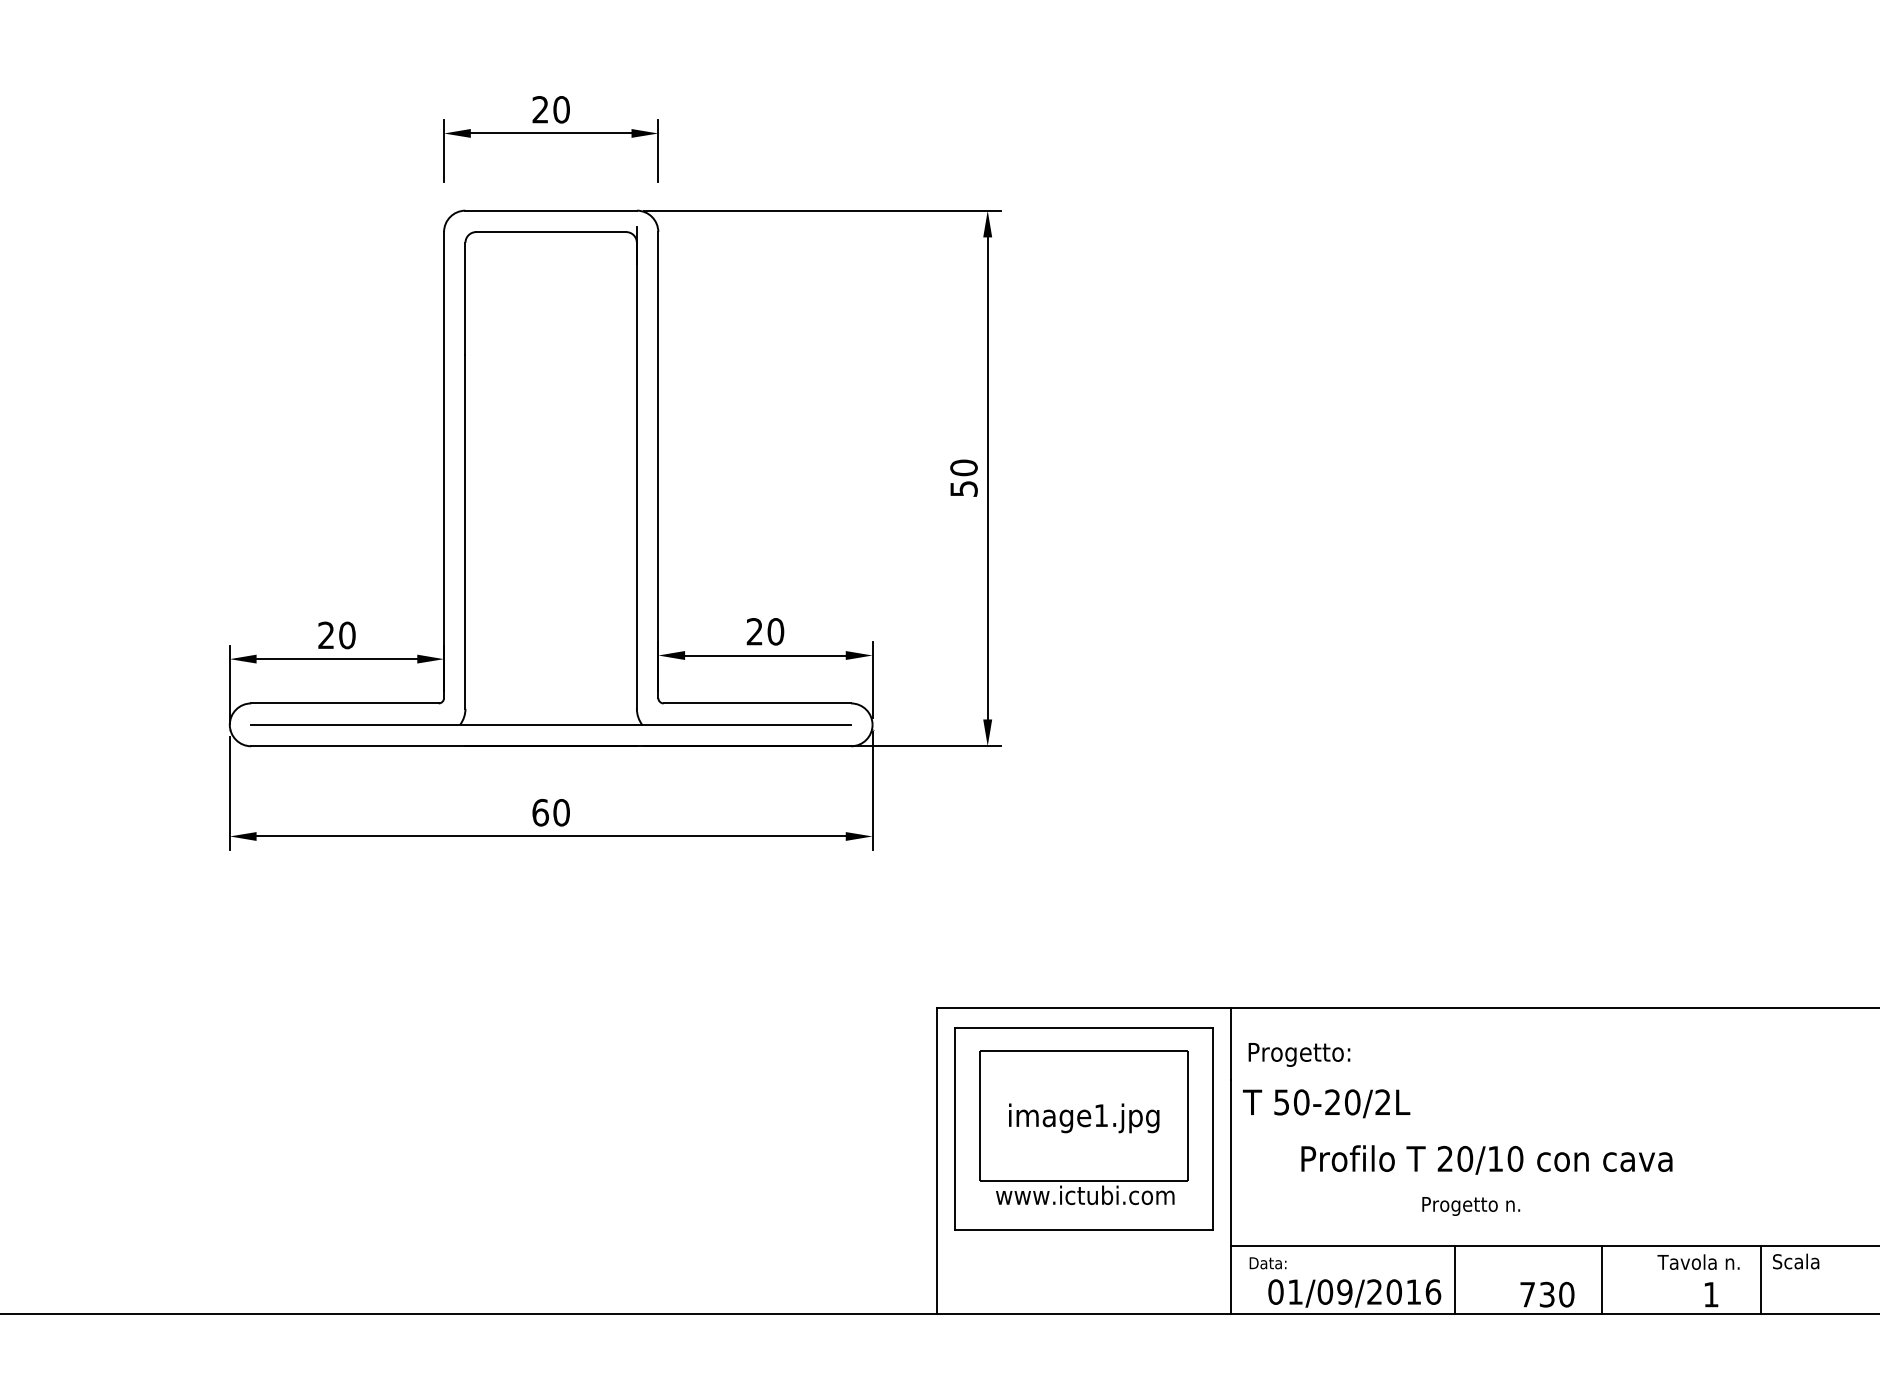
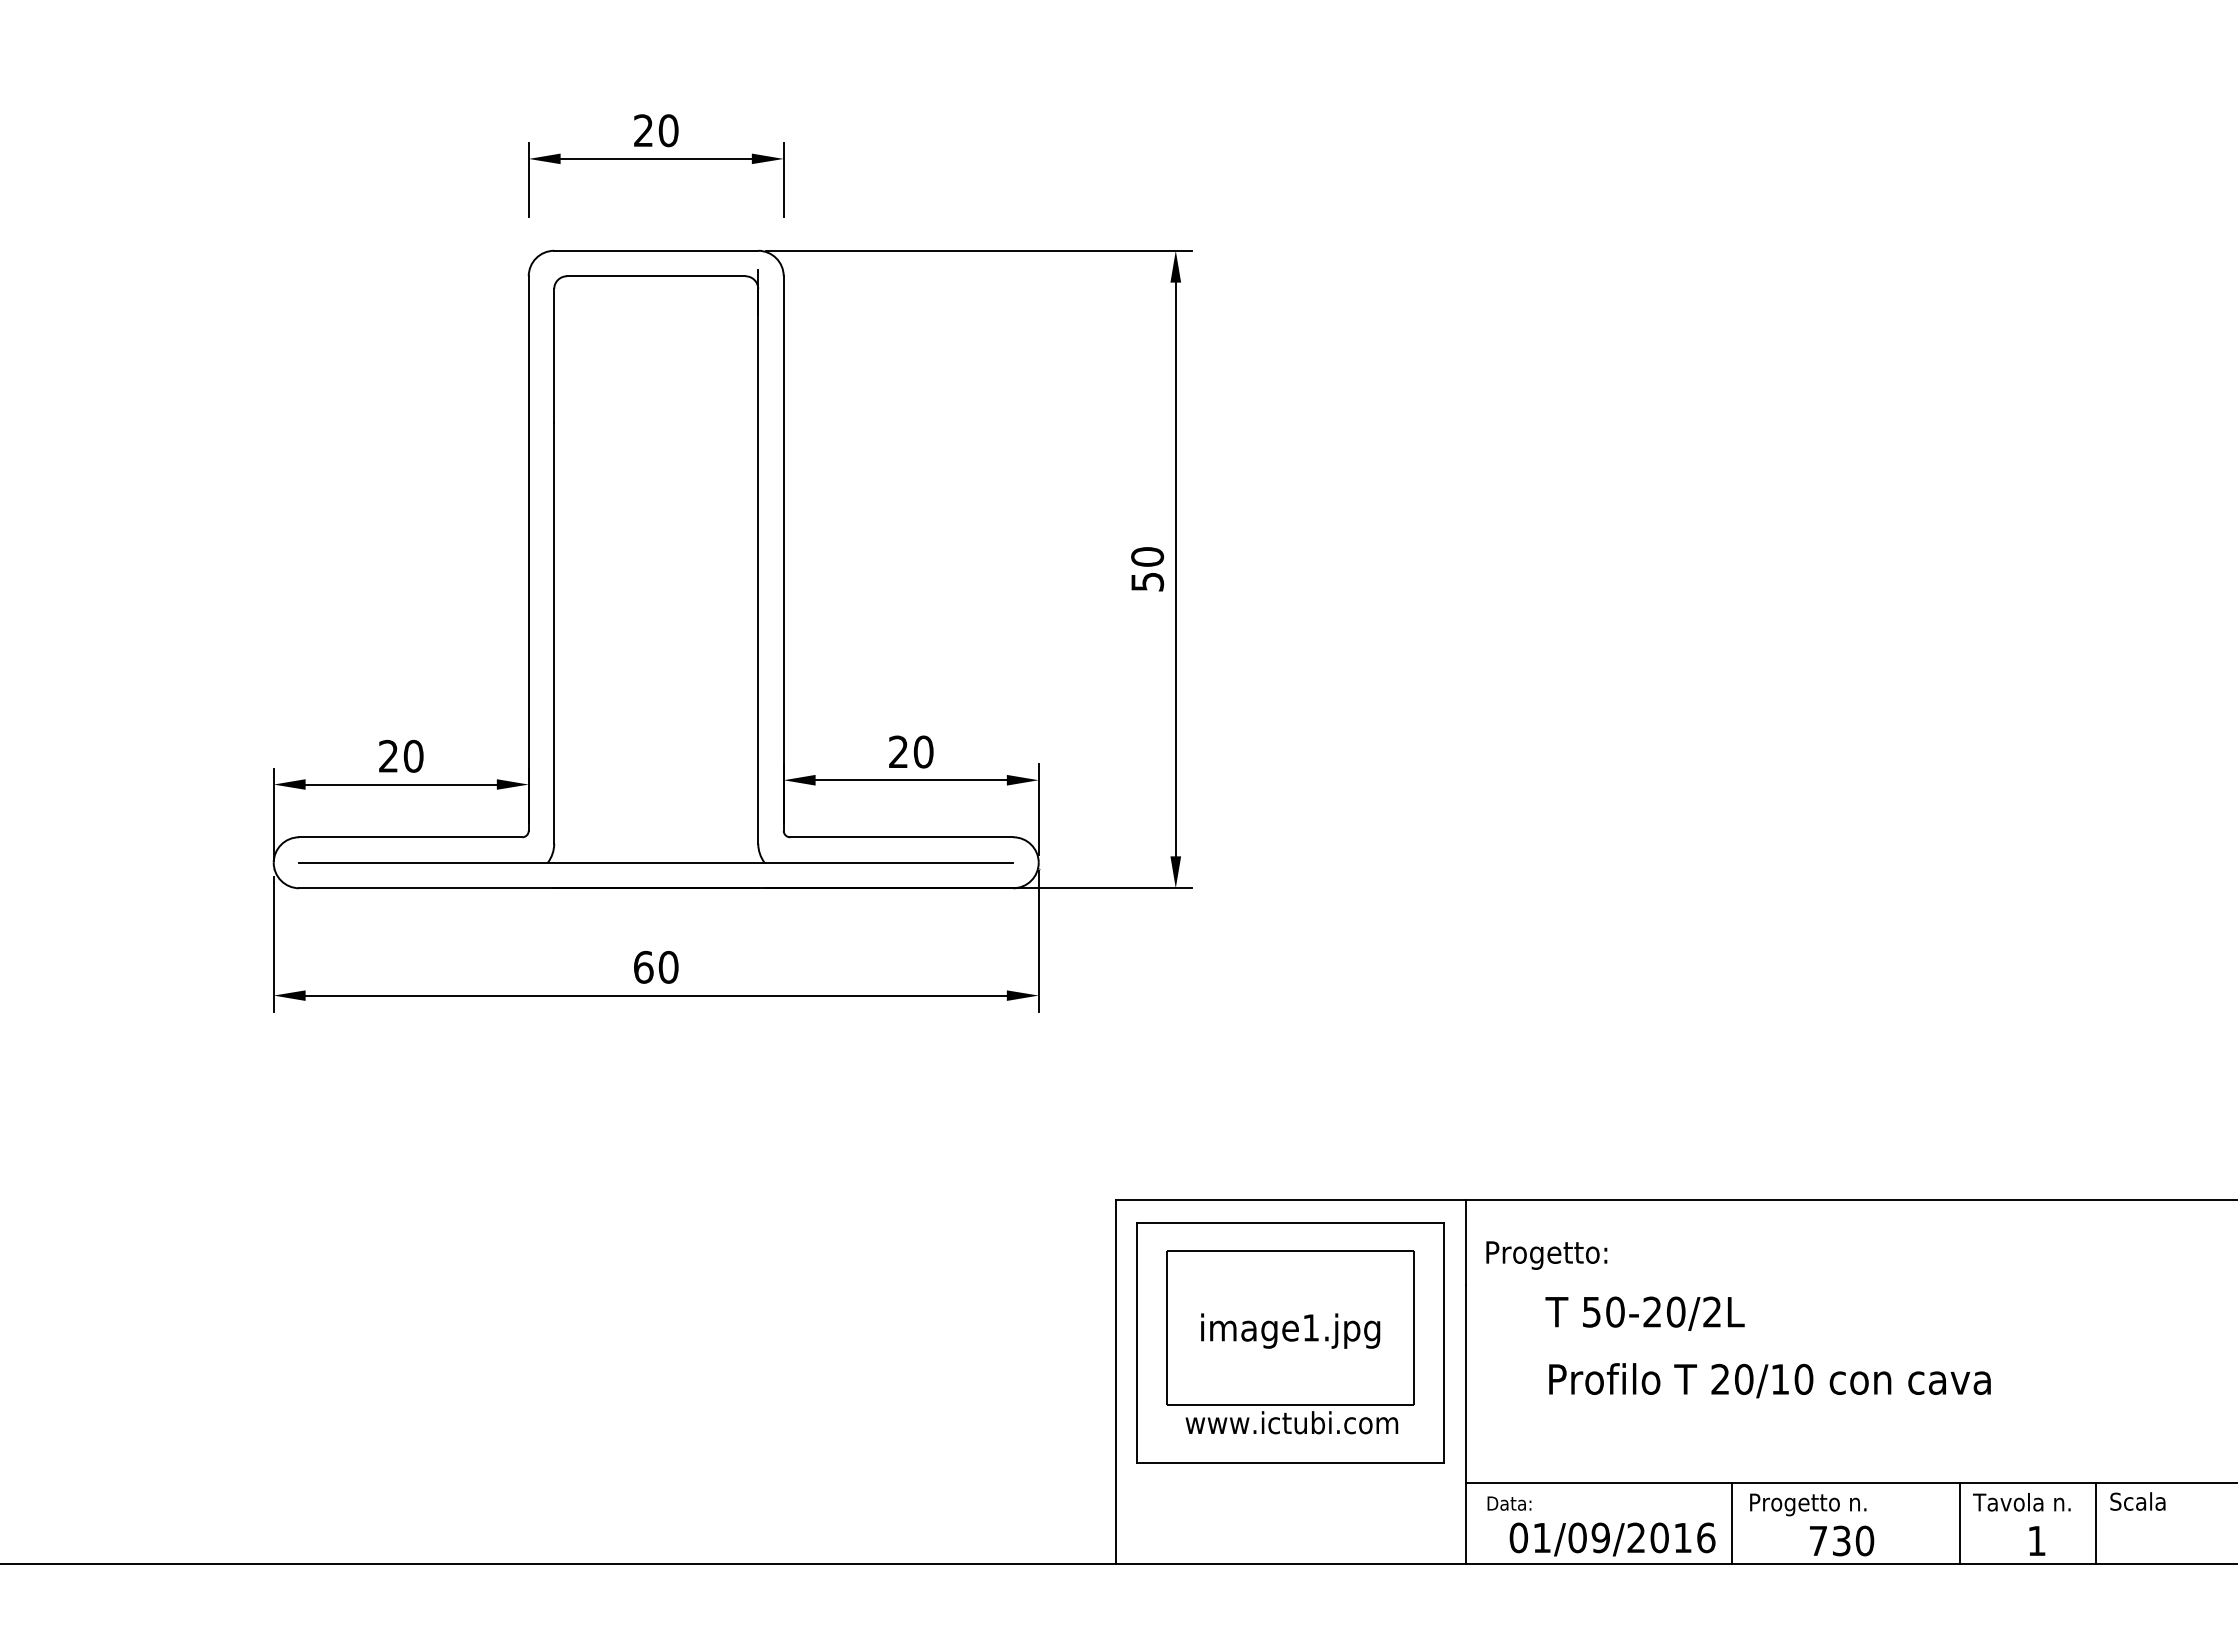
text: (1326, 1103) -> (1644, 1313), moved
text: (1471, 1206) -> (1808, 1504), moved
line: (1602, 1280) -> (1960, 1523), moved

